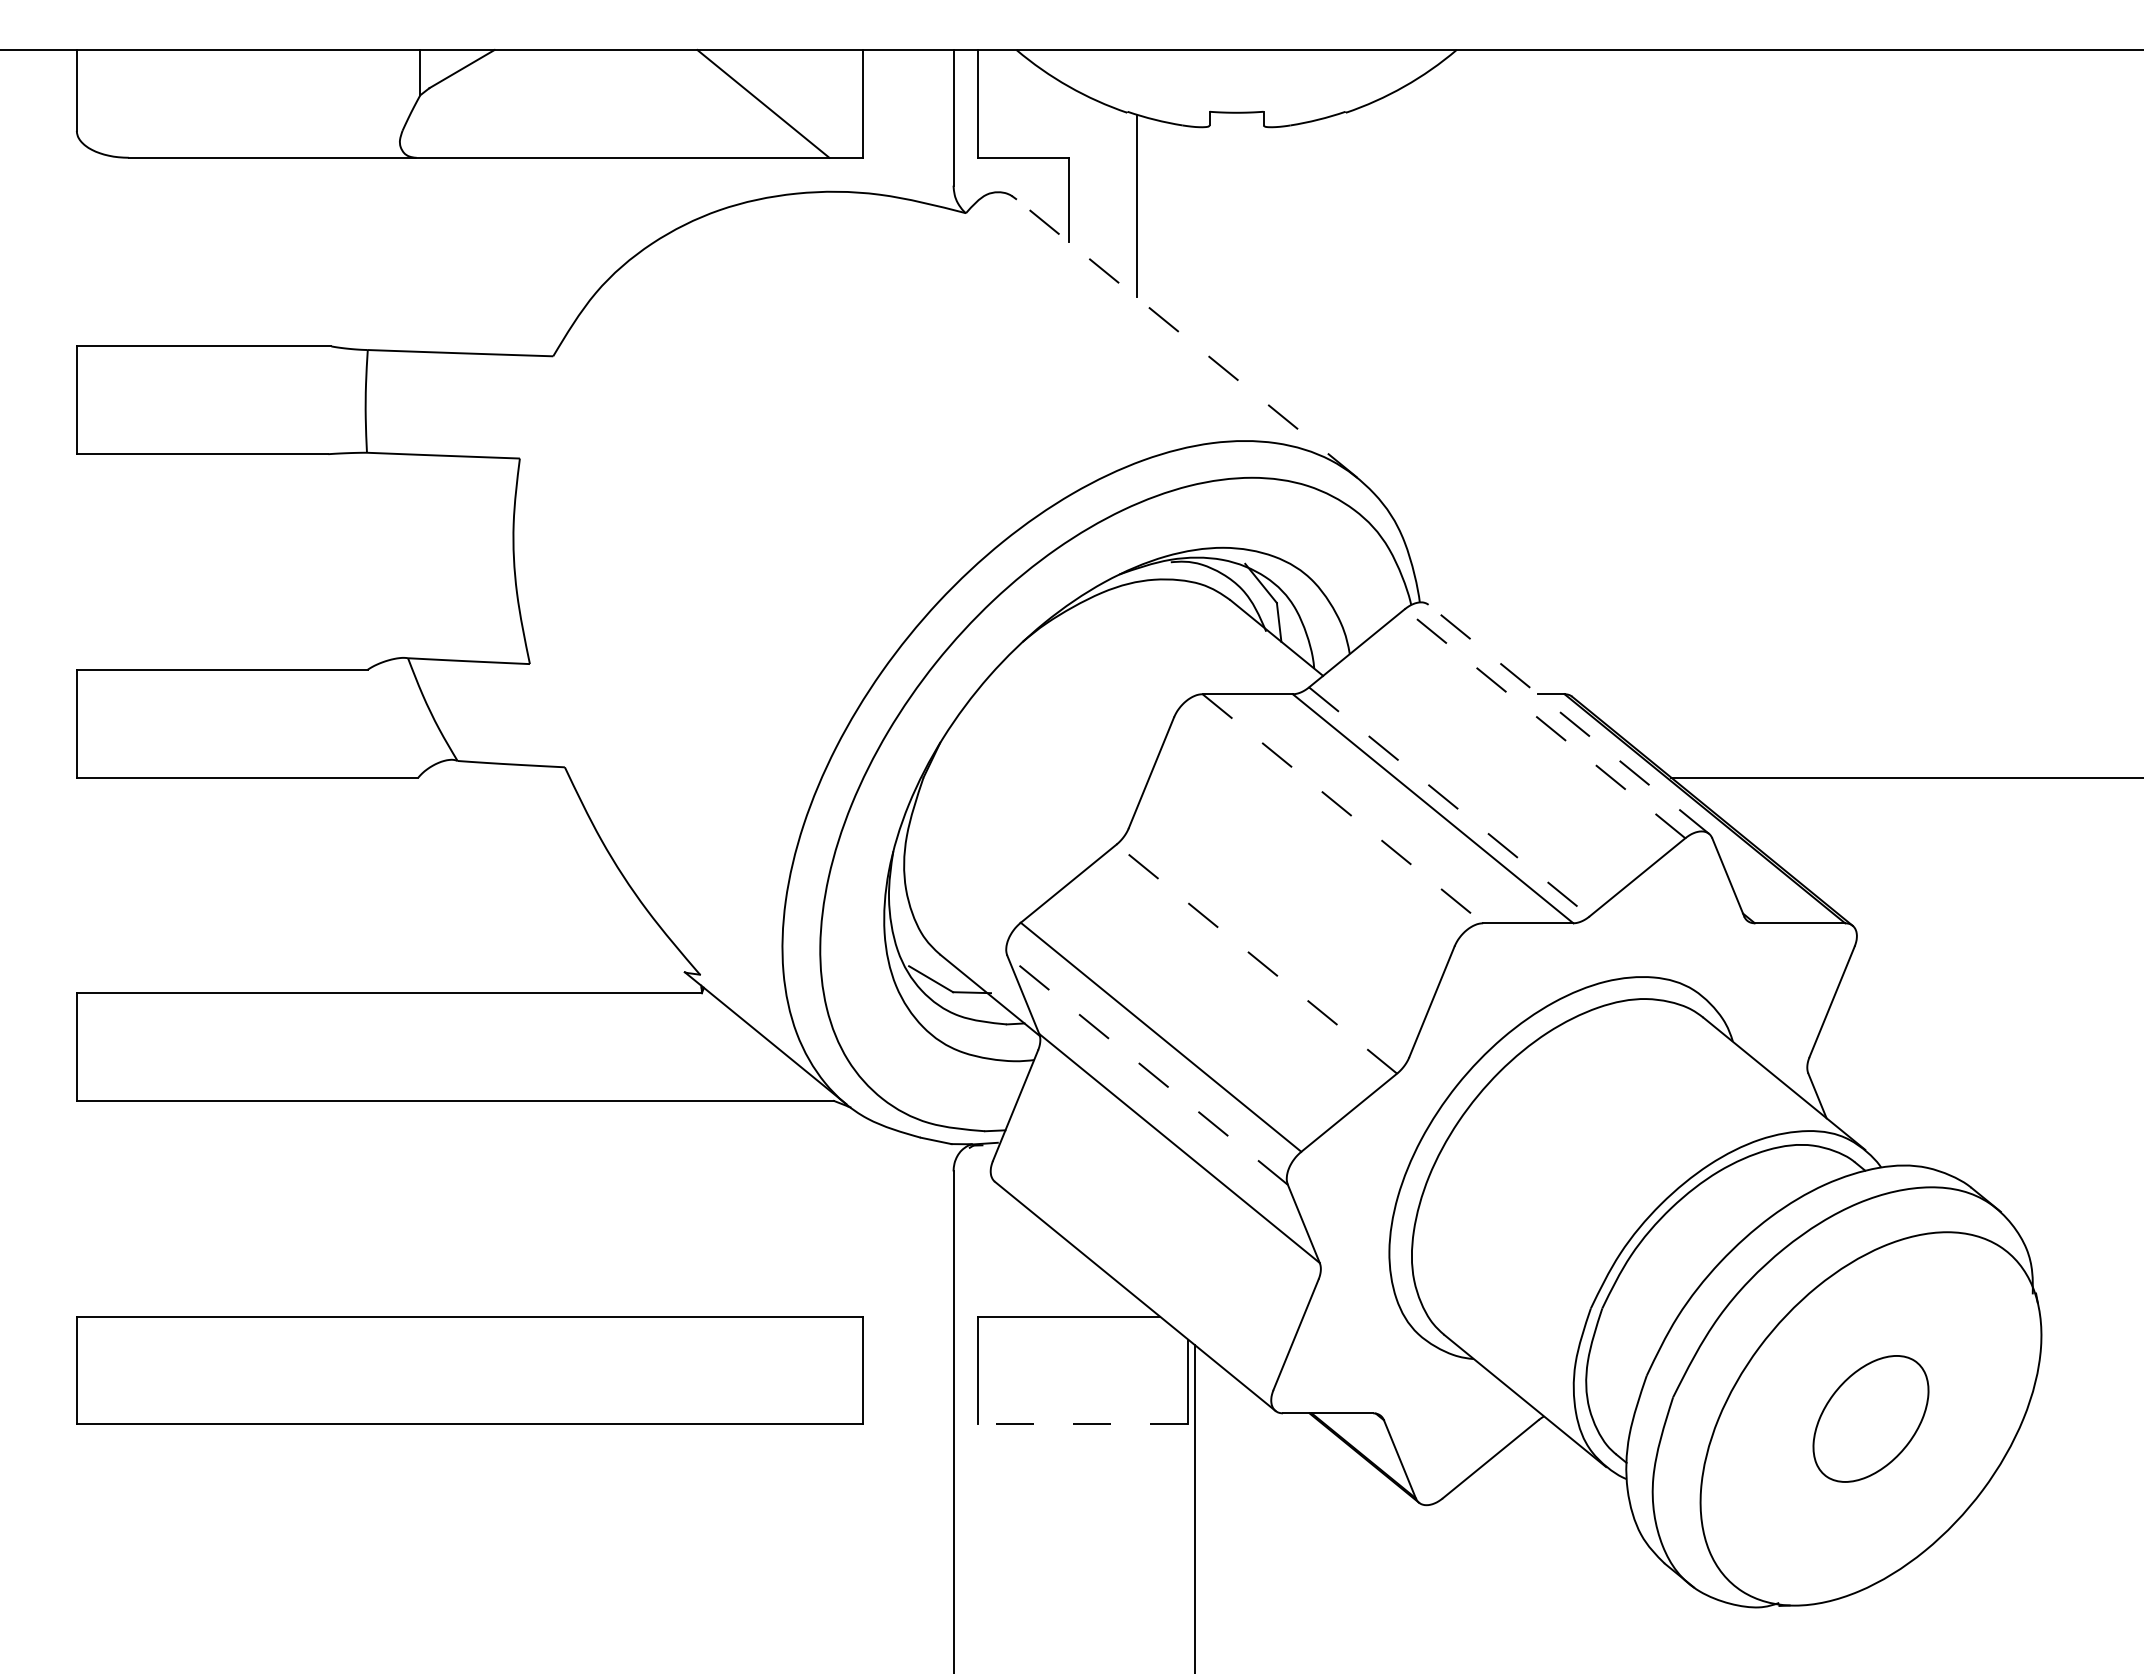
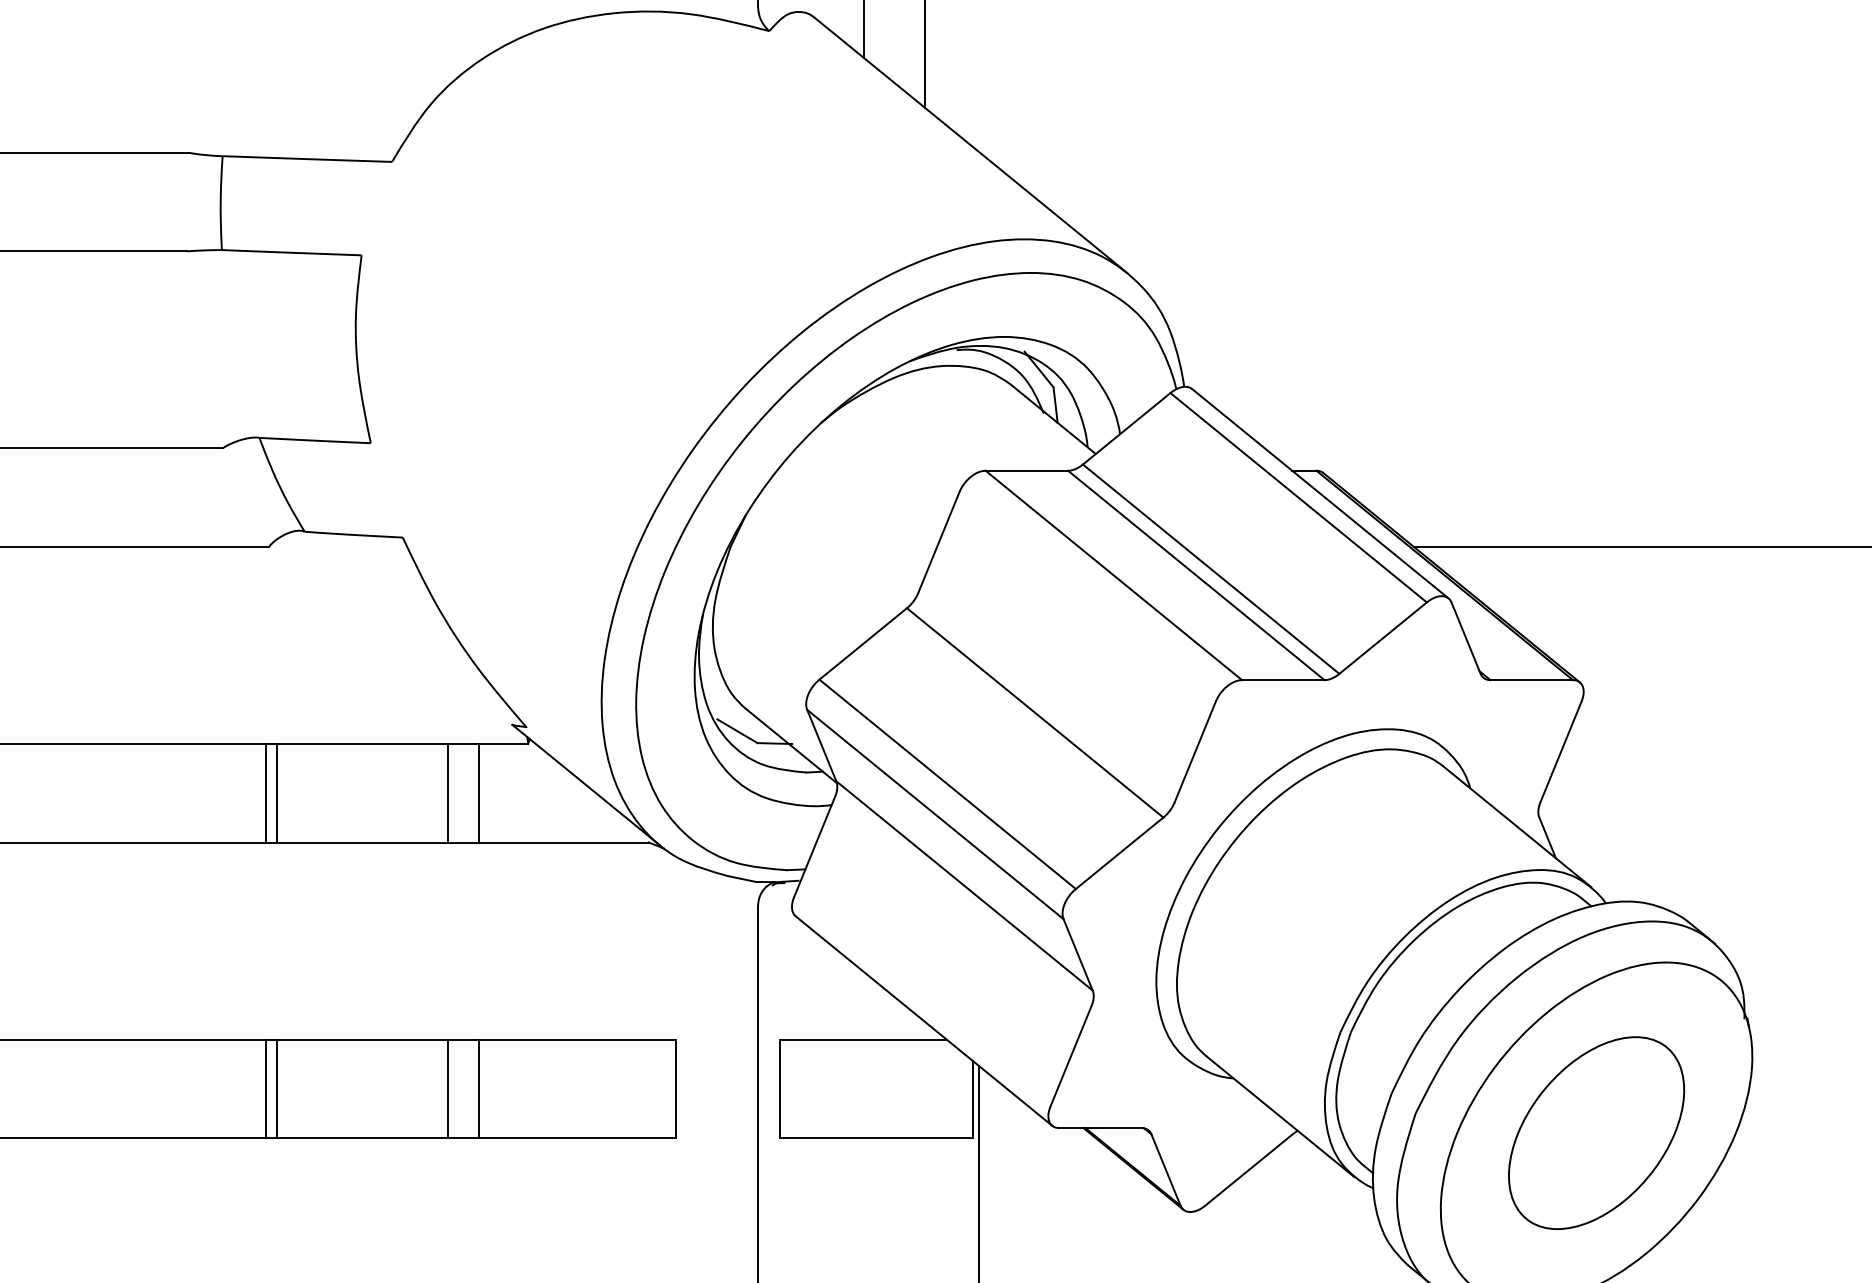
line: (1186, 338) -> (970, 145), dashed -> solid
line: (1568, 719) -> (1320, 493), dashed -> solid
line: (1544, 723) -> (1298, 497), dashed -> solid
line: (1449, 802) -> (1211, 569), dashed -> solid
line: (1343, 809) -> (1114, 576), dashed -> solid
line: (1256, 958) -> (1034, 712), dashed -> solid
line: (414, 1046) -> (265, 792), added
line: (427, 1046) -> (277, 792), added
line: (614, 1046) -> (448, 792), added
line: (648, 1046) -> (479, 792), added
line: (1147, 1069) -> (935, 813), dashed -> solid
line: (414, 1370) -> (265, 1088), added
line: (427, 1370) -> (277, 1088), added
line: (614, 1370) -> (448, 1088), added
line: (648, 1370) -> (479, 1088), added
part: (1870, 1418) -> (1596, 1132), size x1.67
line: (1082, 1424) -> (875, 1138), dashed -> solid

